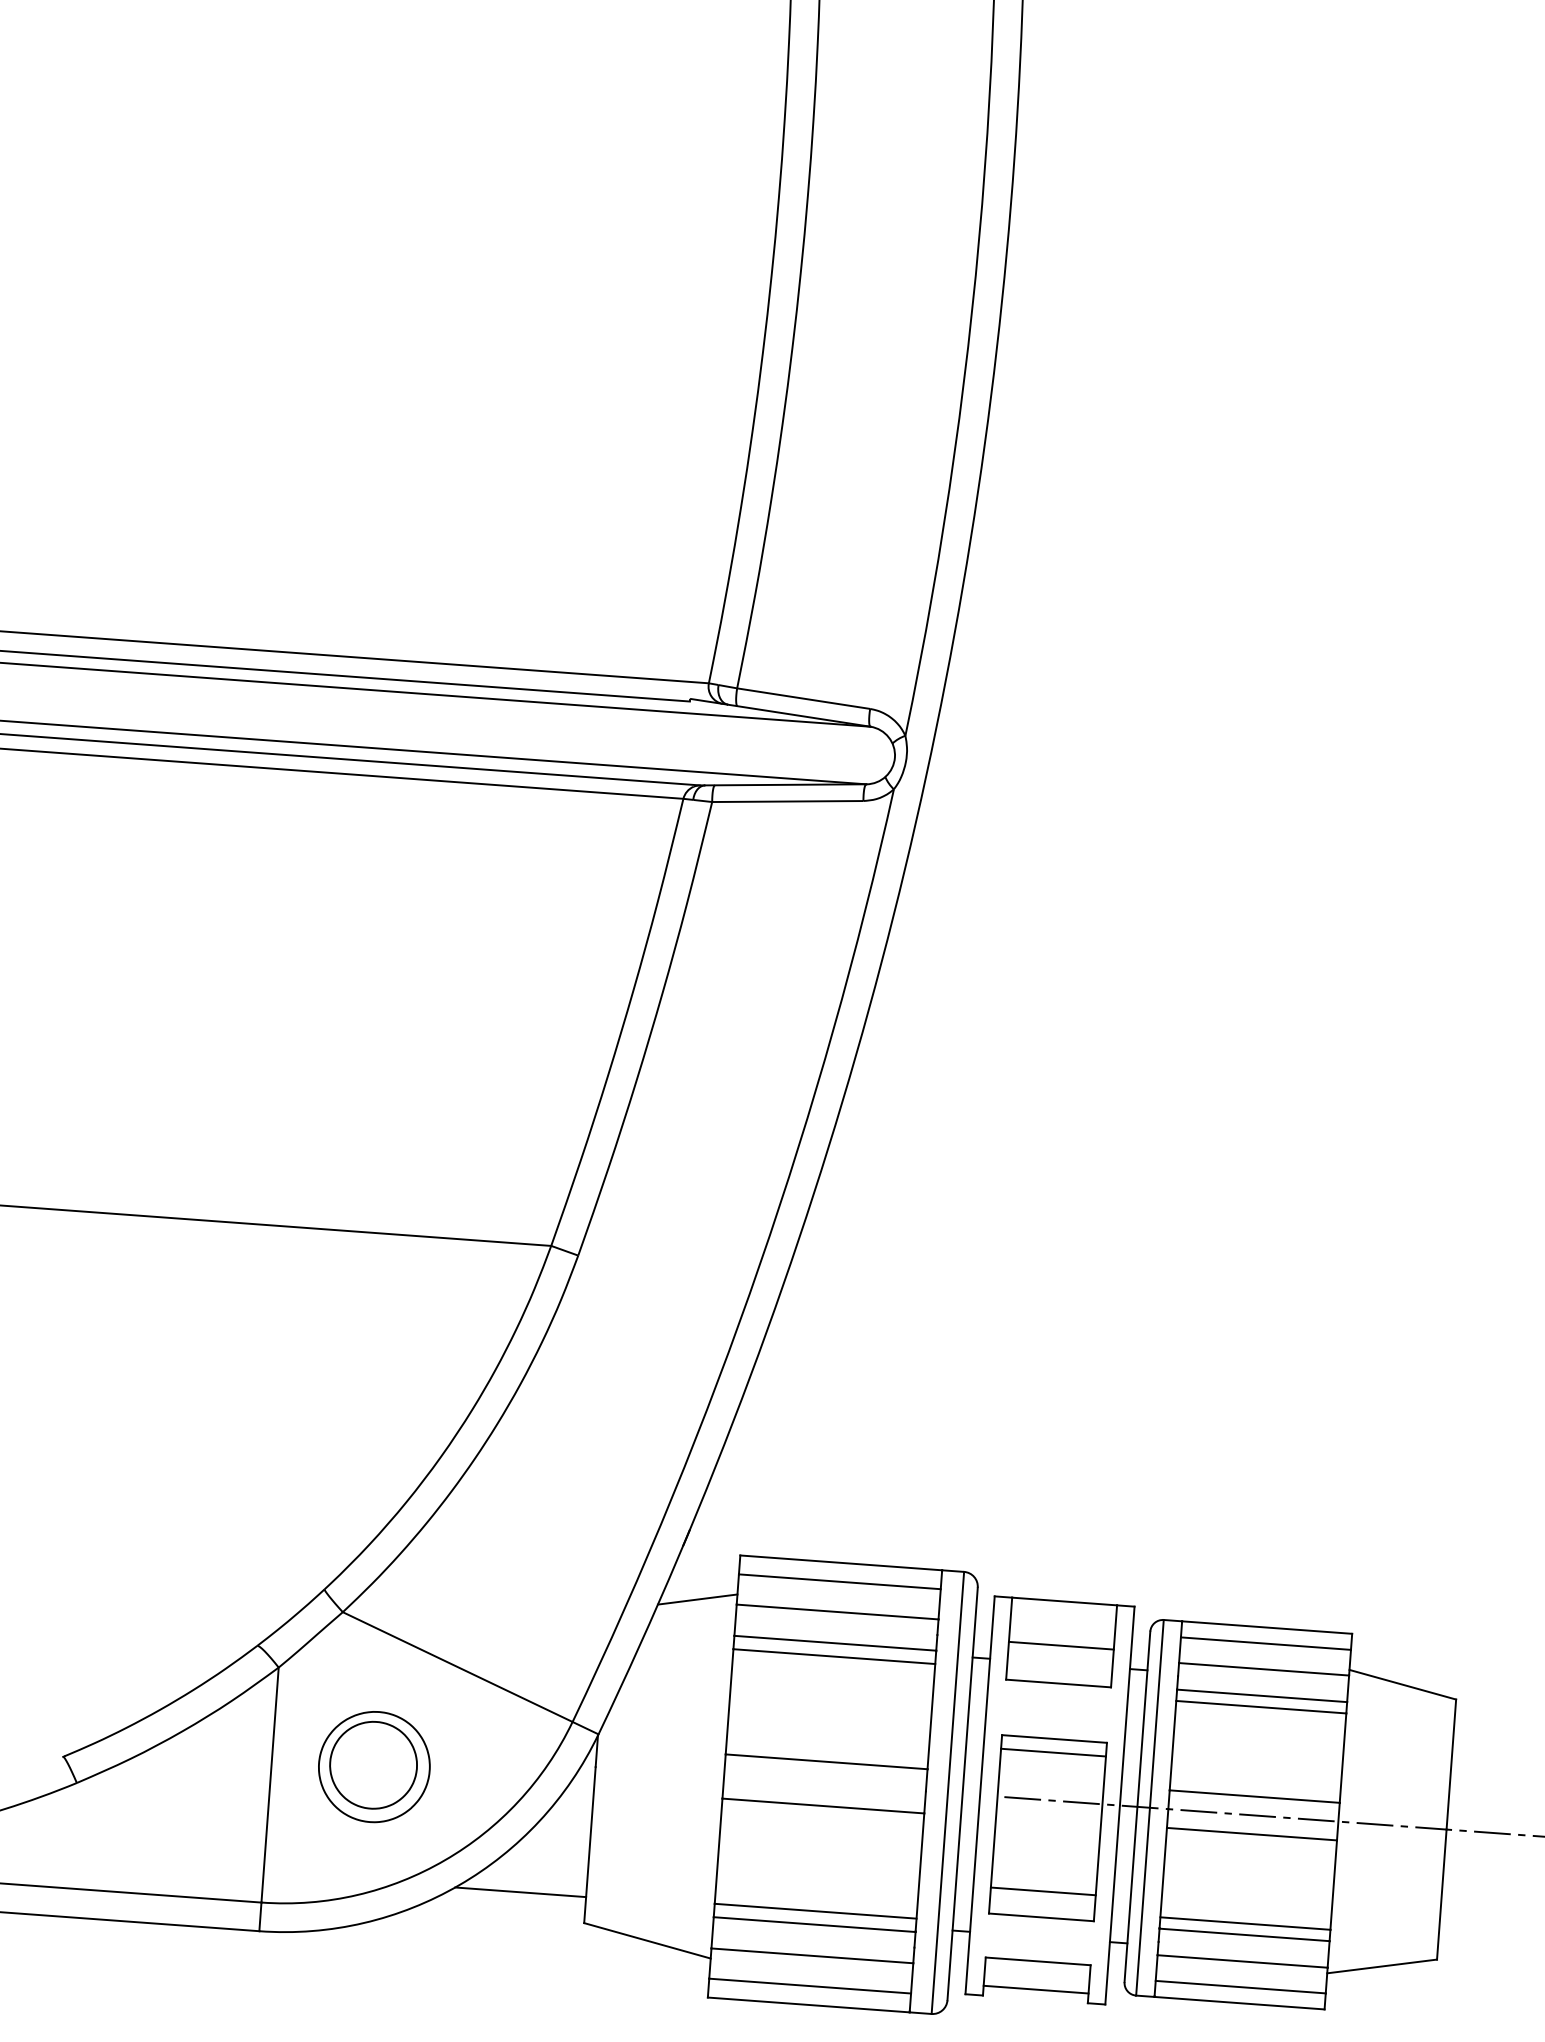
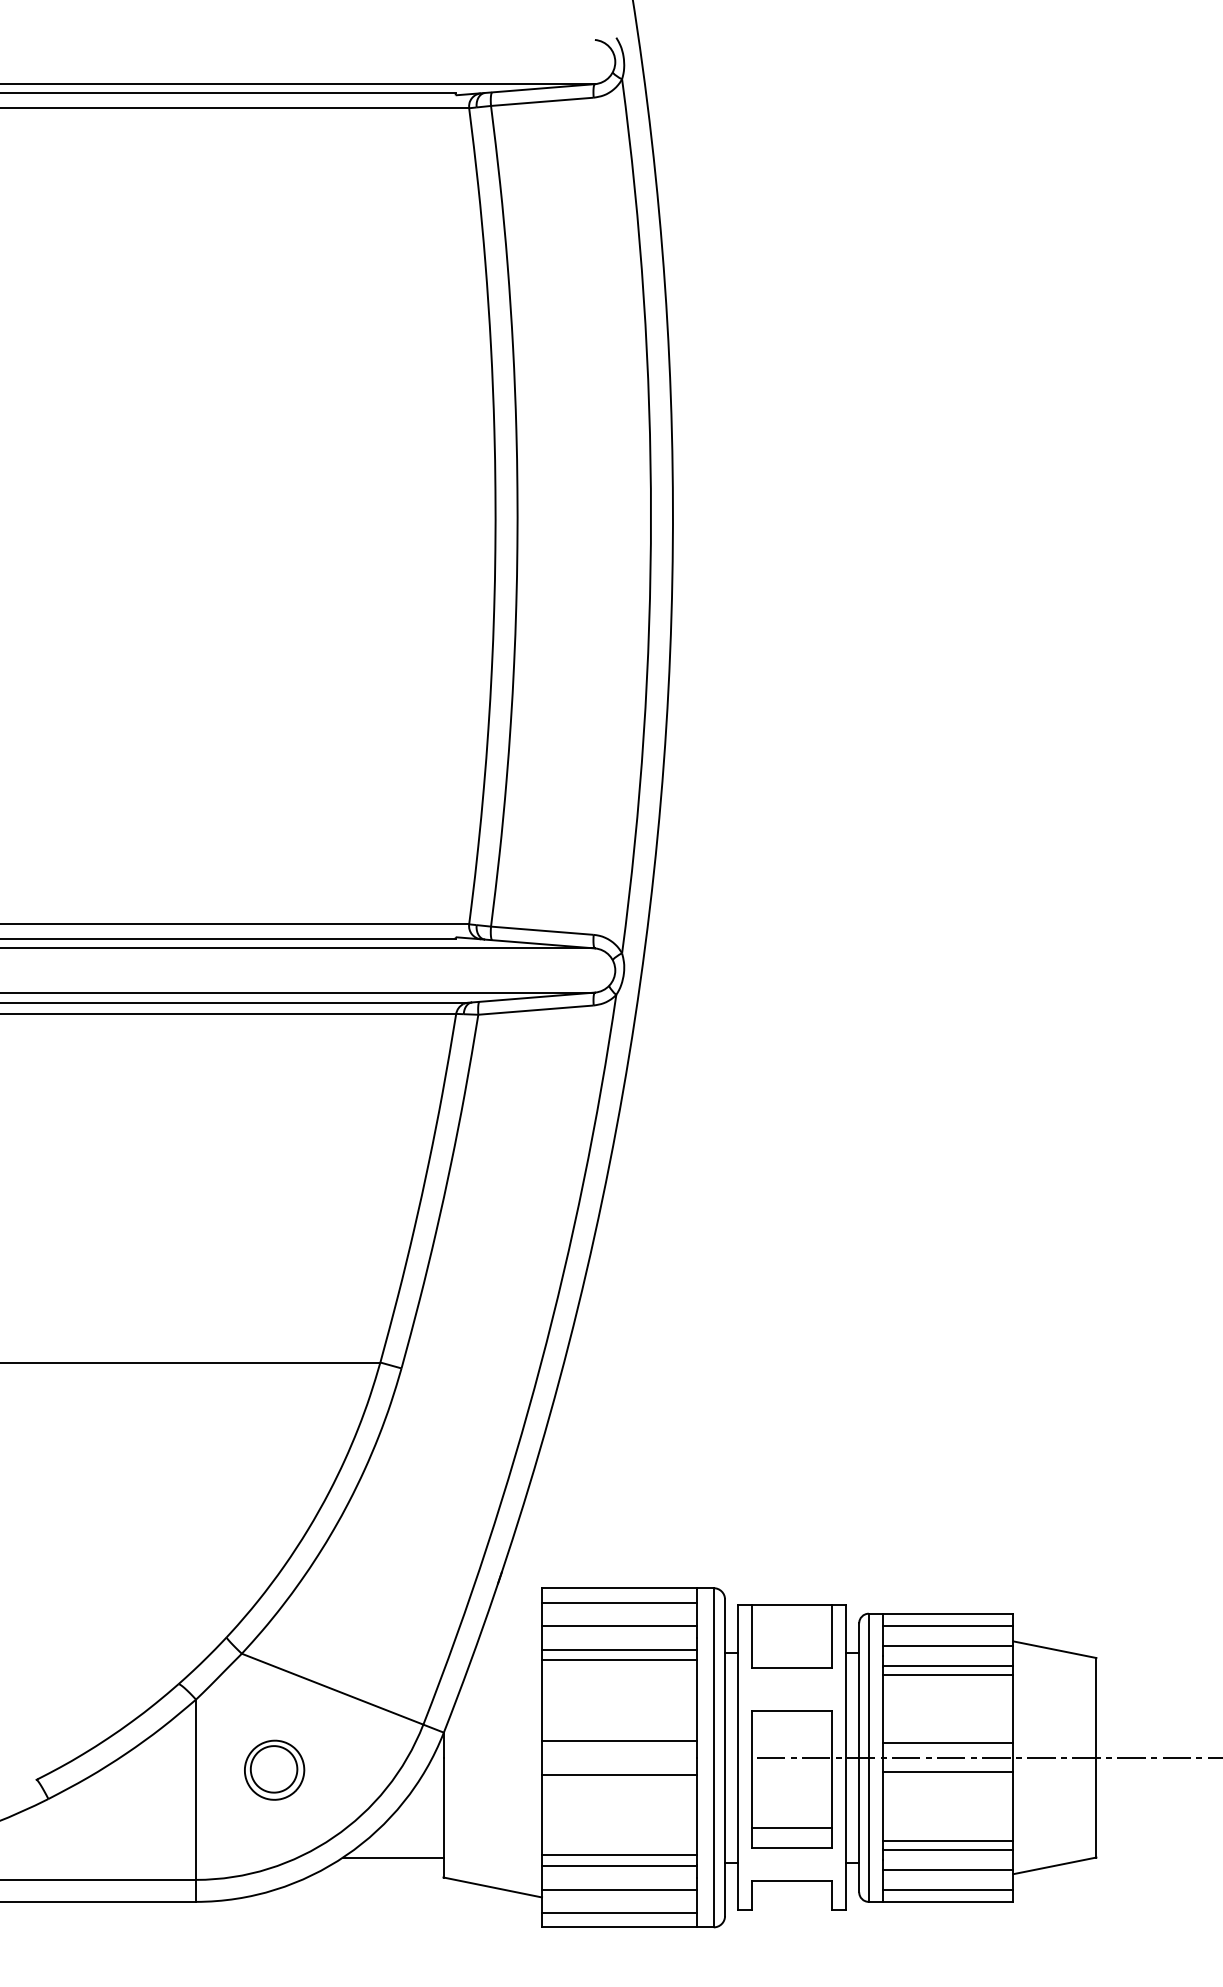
line: (697, 1599) -> (511, 1624), removed
line: (1060, 1646) -> (791, 1639), removed
line: (1052, 1753) -> (791, 1721), removed
part: (374, 1767) -> (274, 1770), size x0.7
line: (1035, 1988) -> (791, 1902), removed

